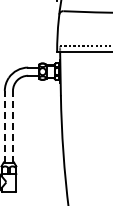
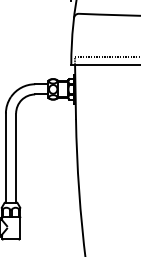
line: (4, 126) -> (5, 157), dashed -> solid
line: (12, 126) -> (15, 157), dashed -> solid

